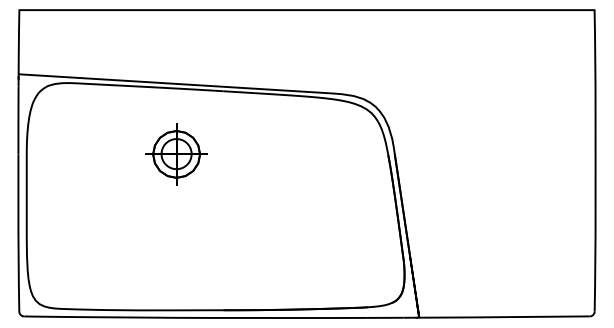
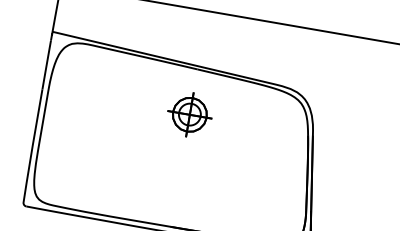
part: (176, 154) -> (189, 114), moved

